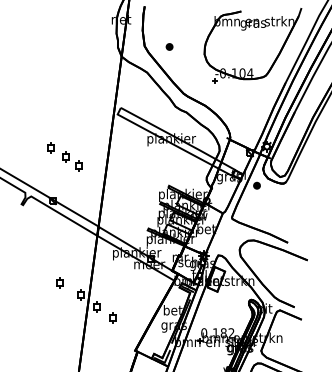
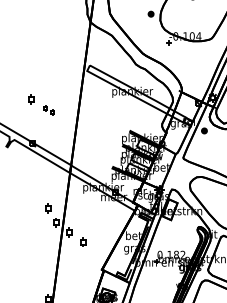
part: (169, 46) -> (151, 13), moved
part: (72, 161) -> (49, 110), size x0.6
part: (59, 282) -> (47, 208), moved

